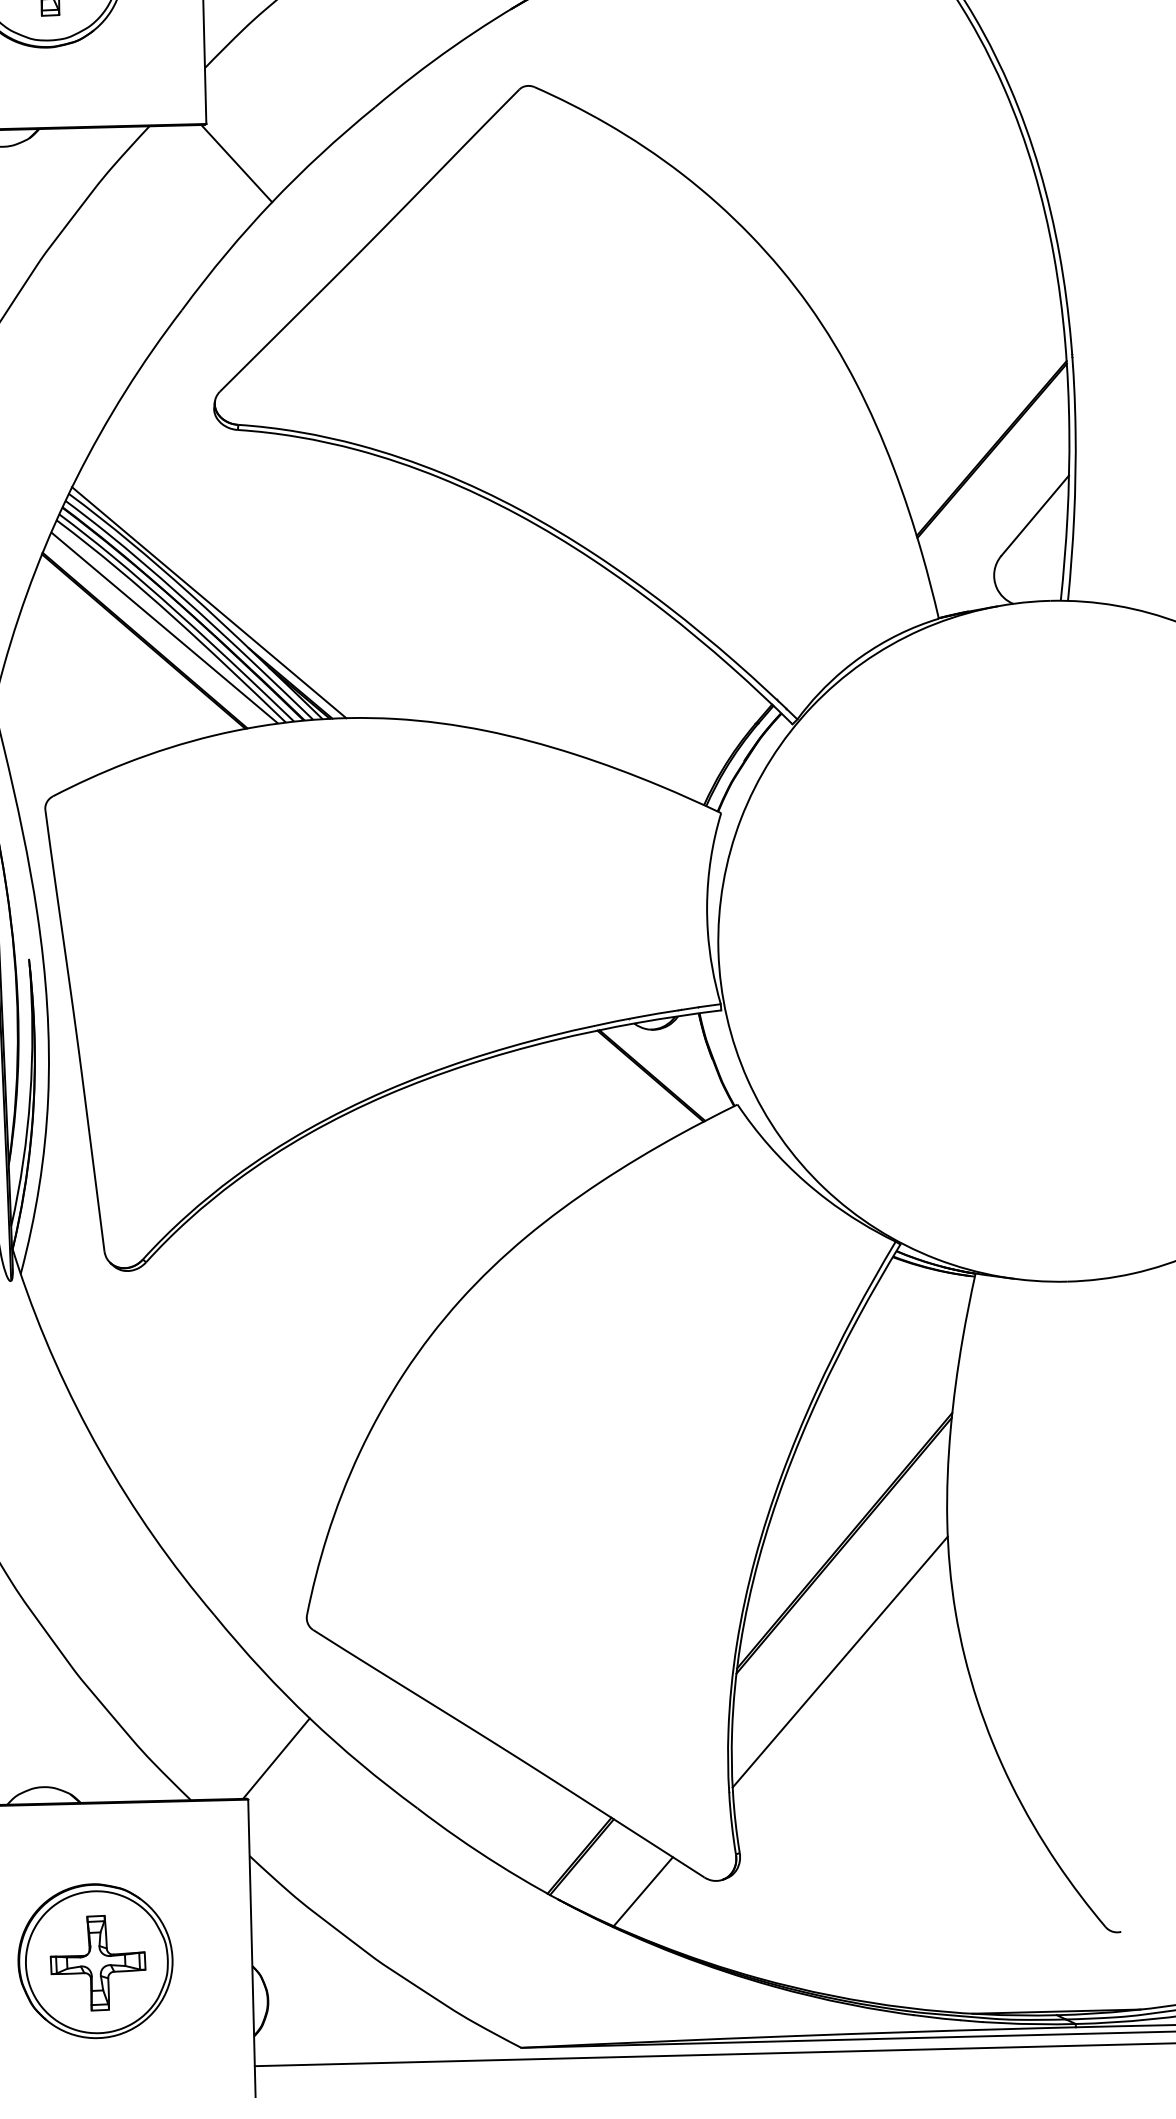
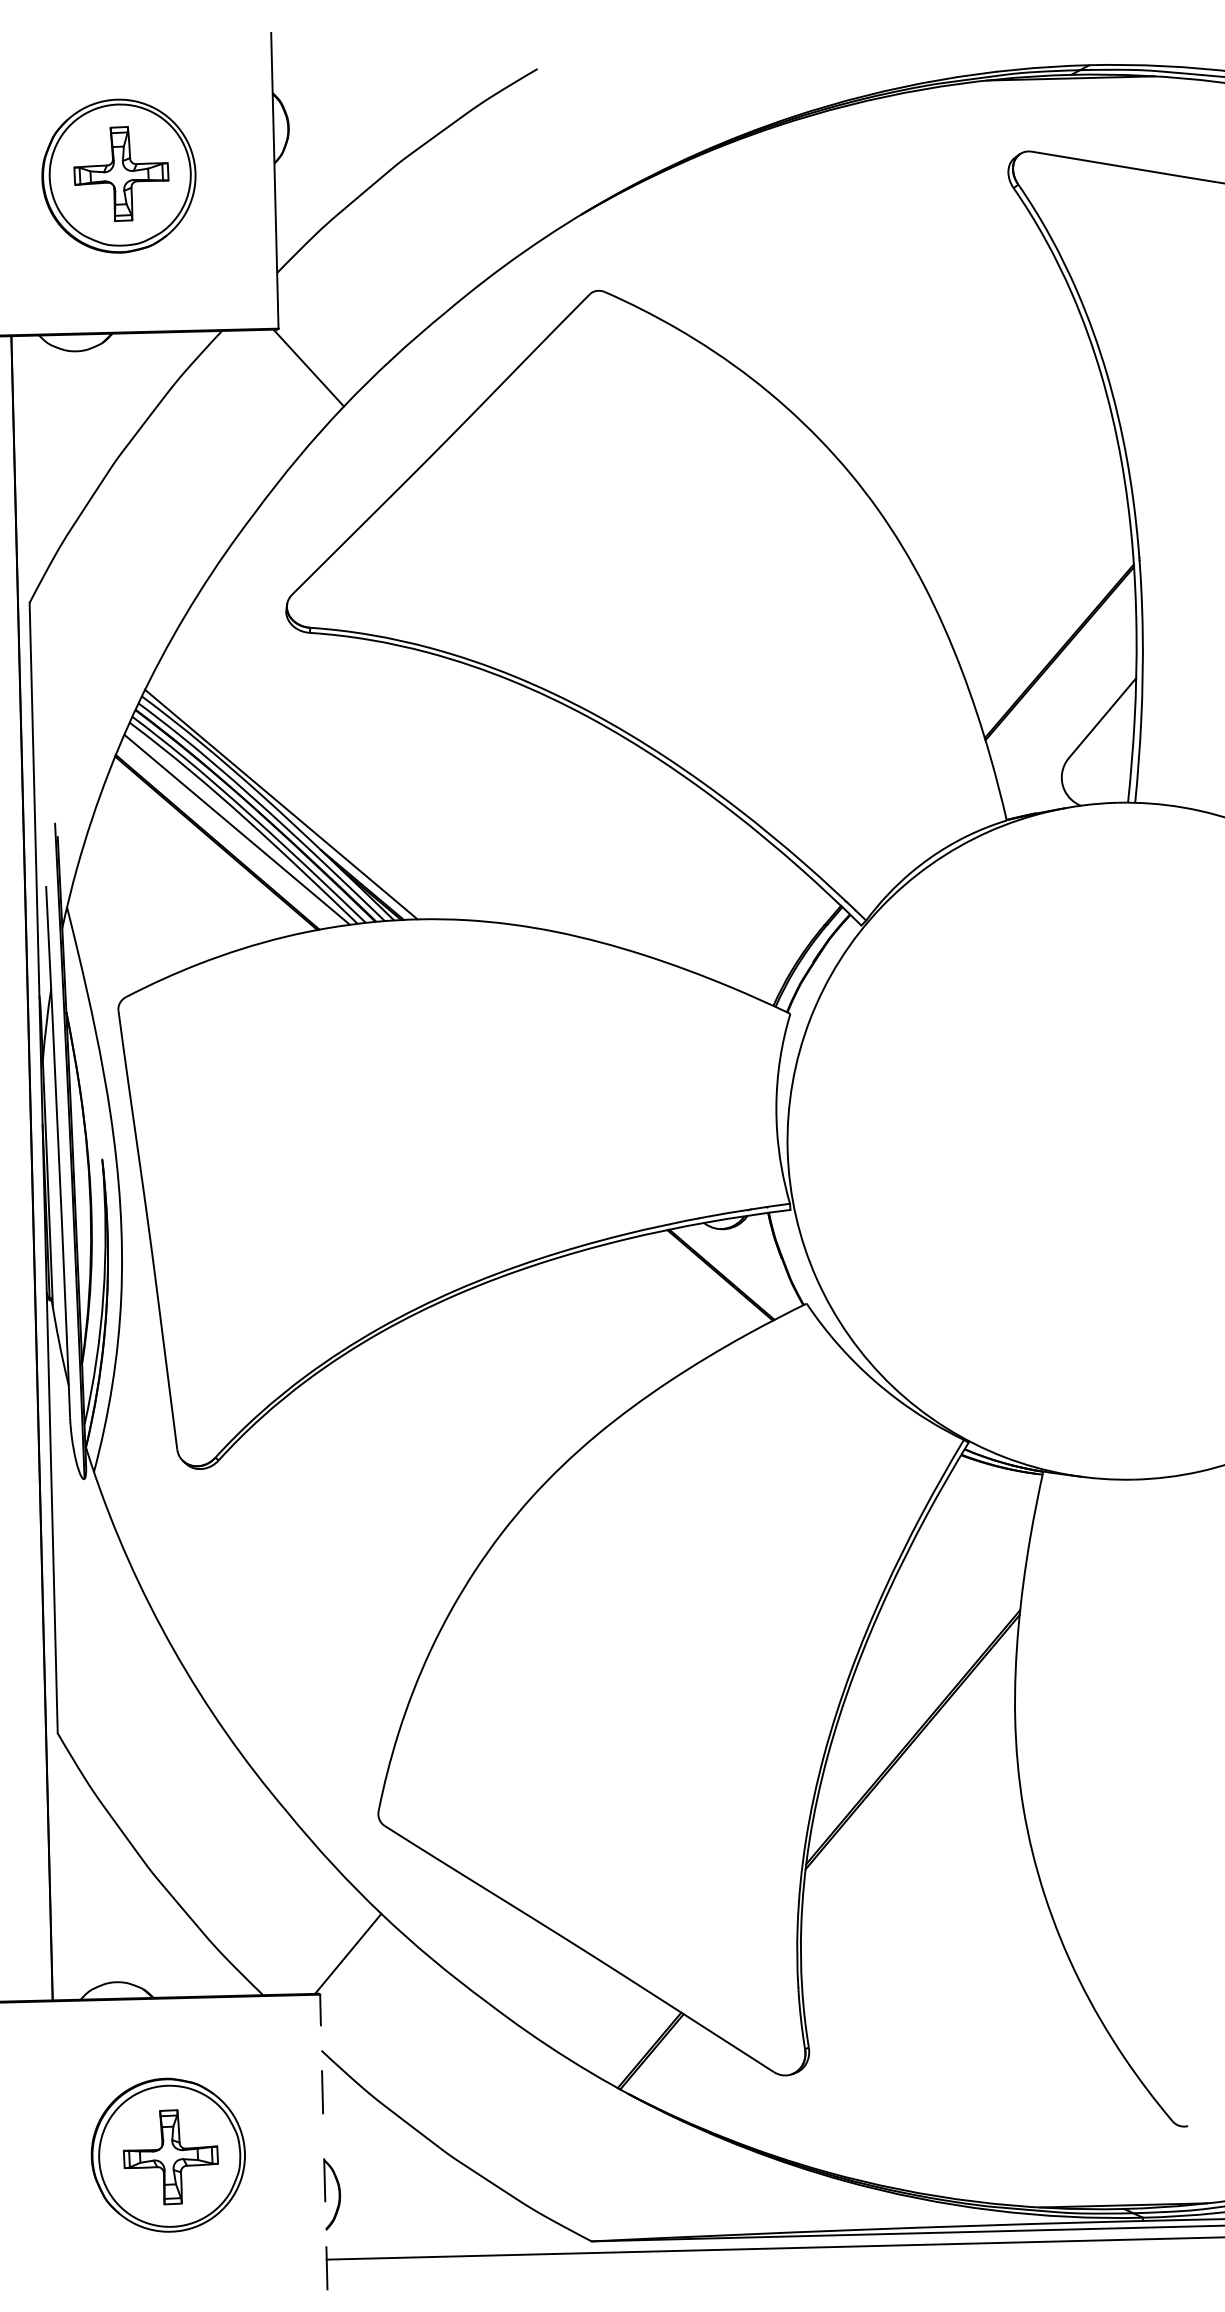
line: (839, 1661) -> (908, 1857), removed
line: (642, 1891) -> (712, 2085), removed
line: (251, 1948) -> (323, 2142), solid -> dashed

